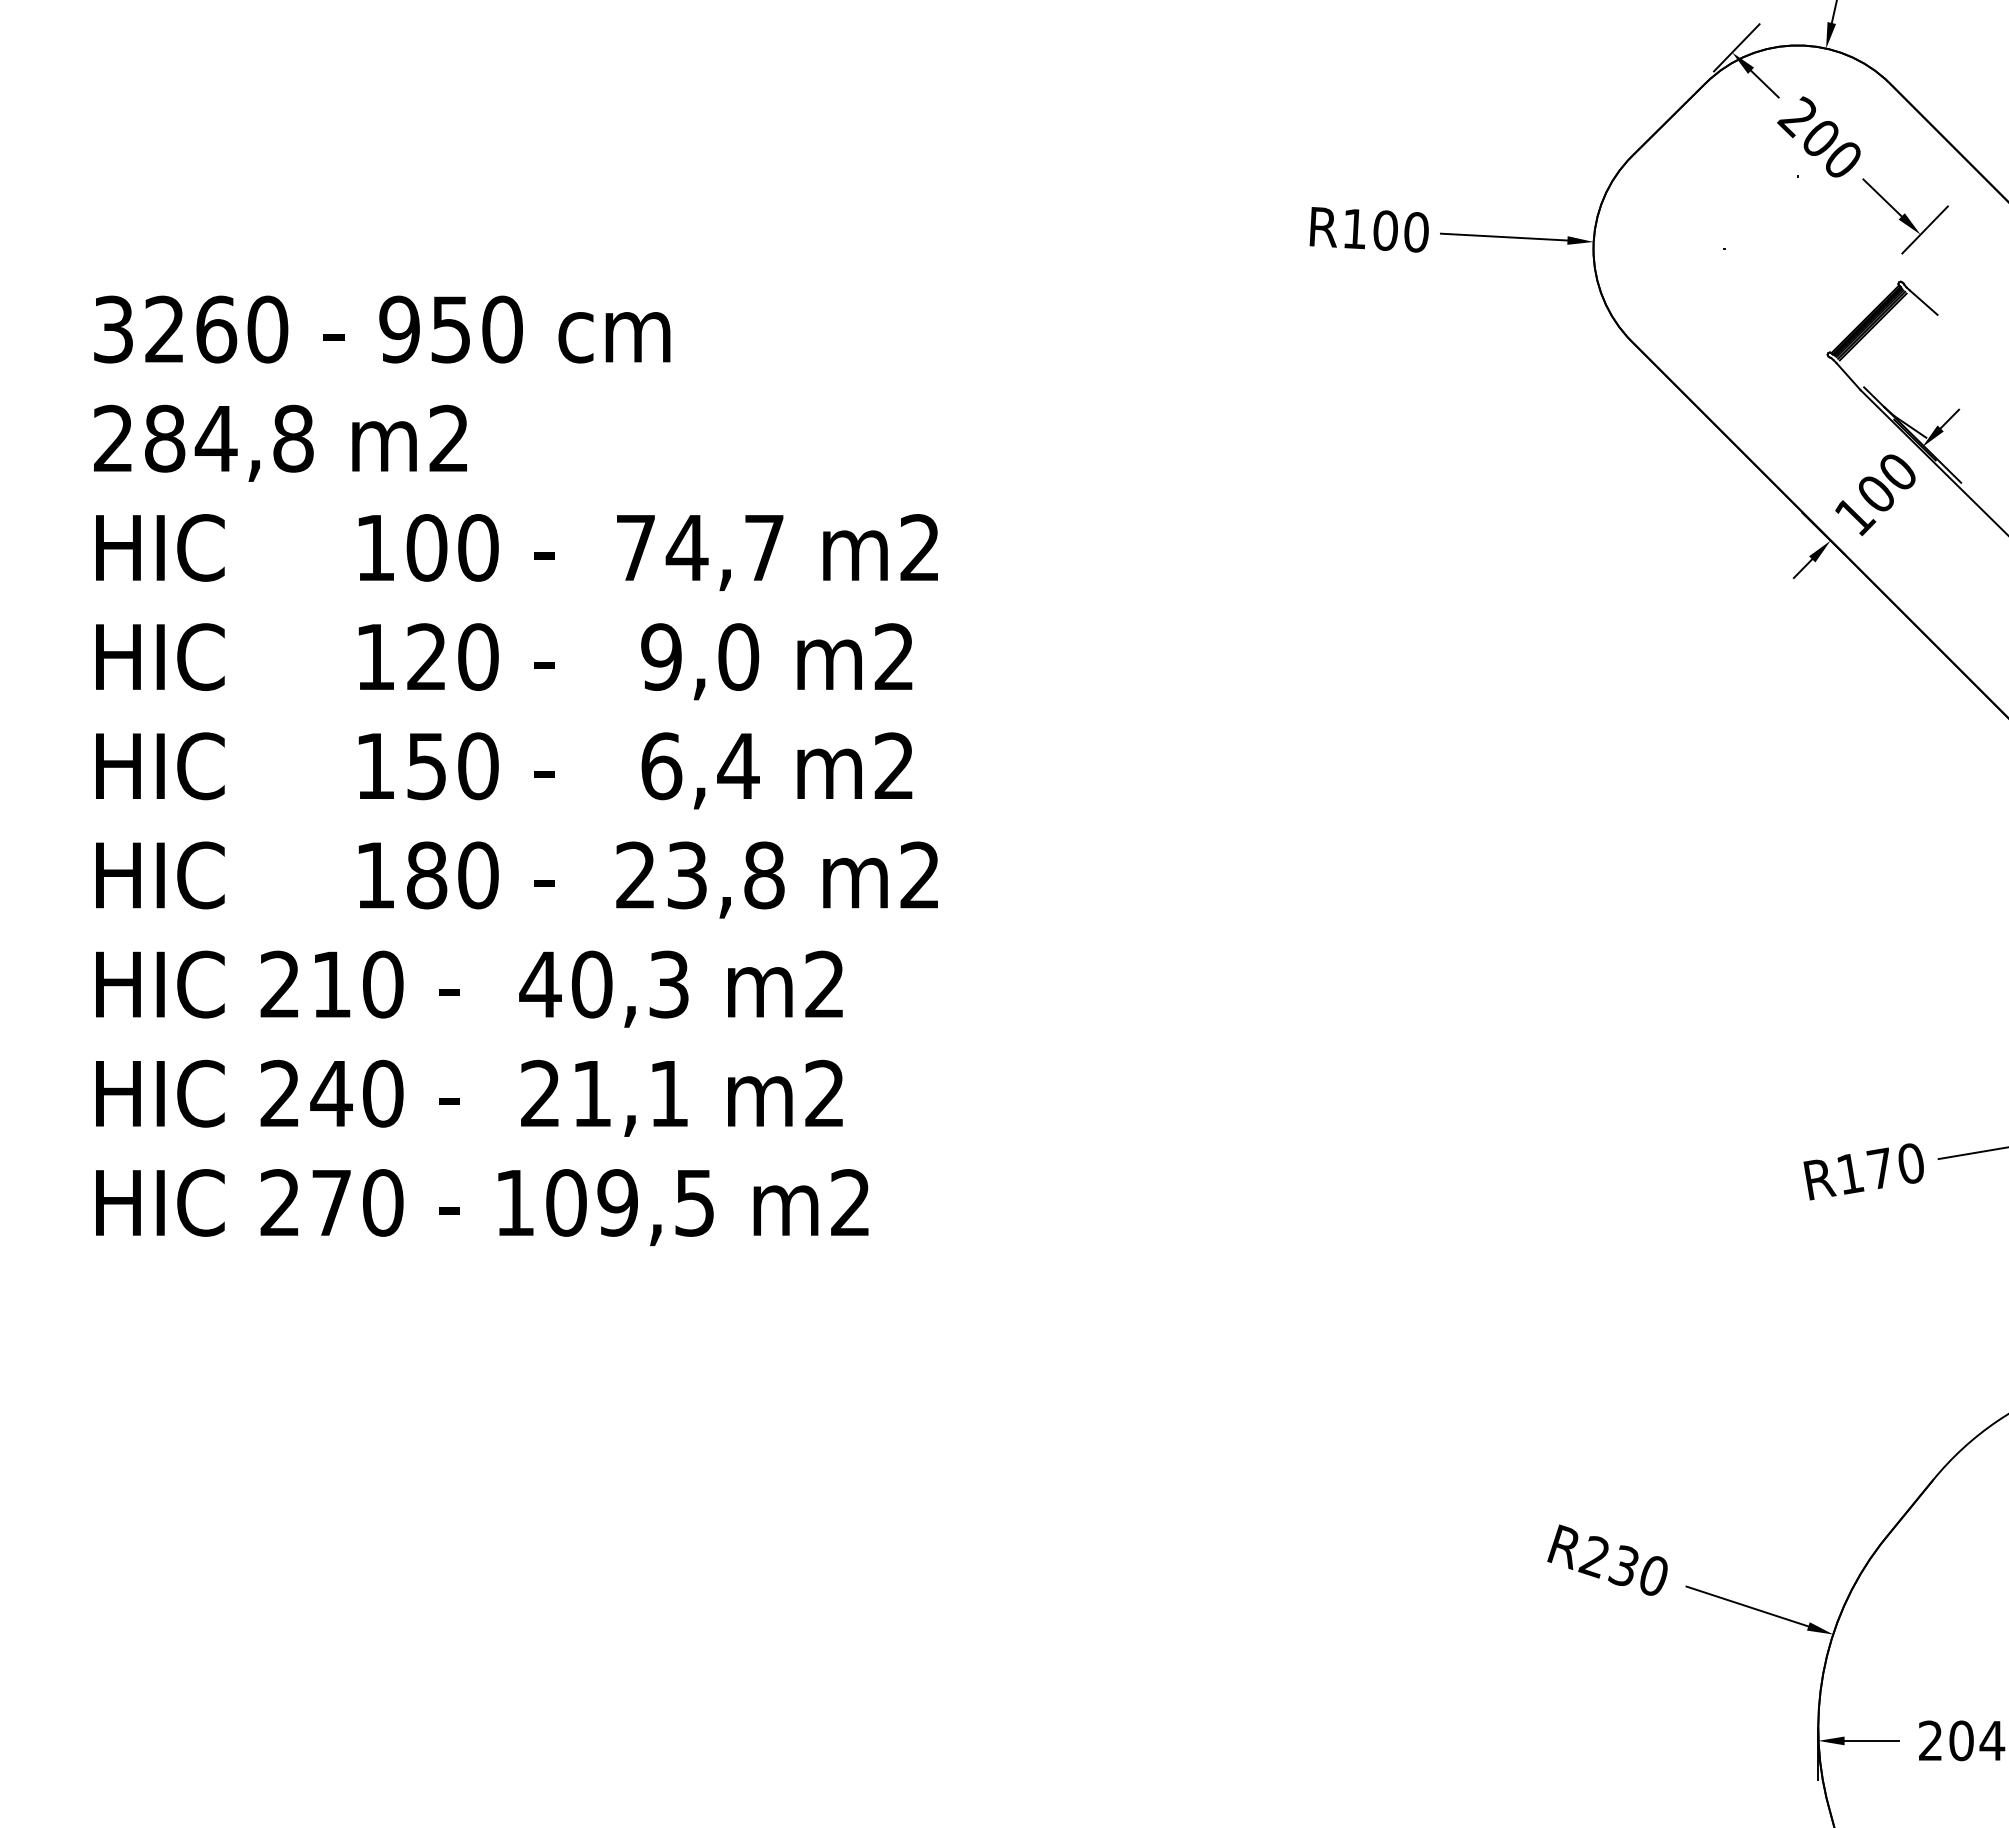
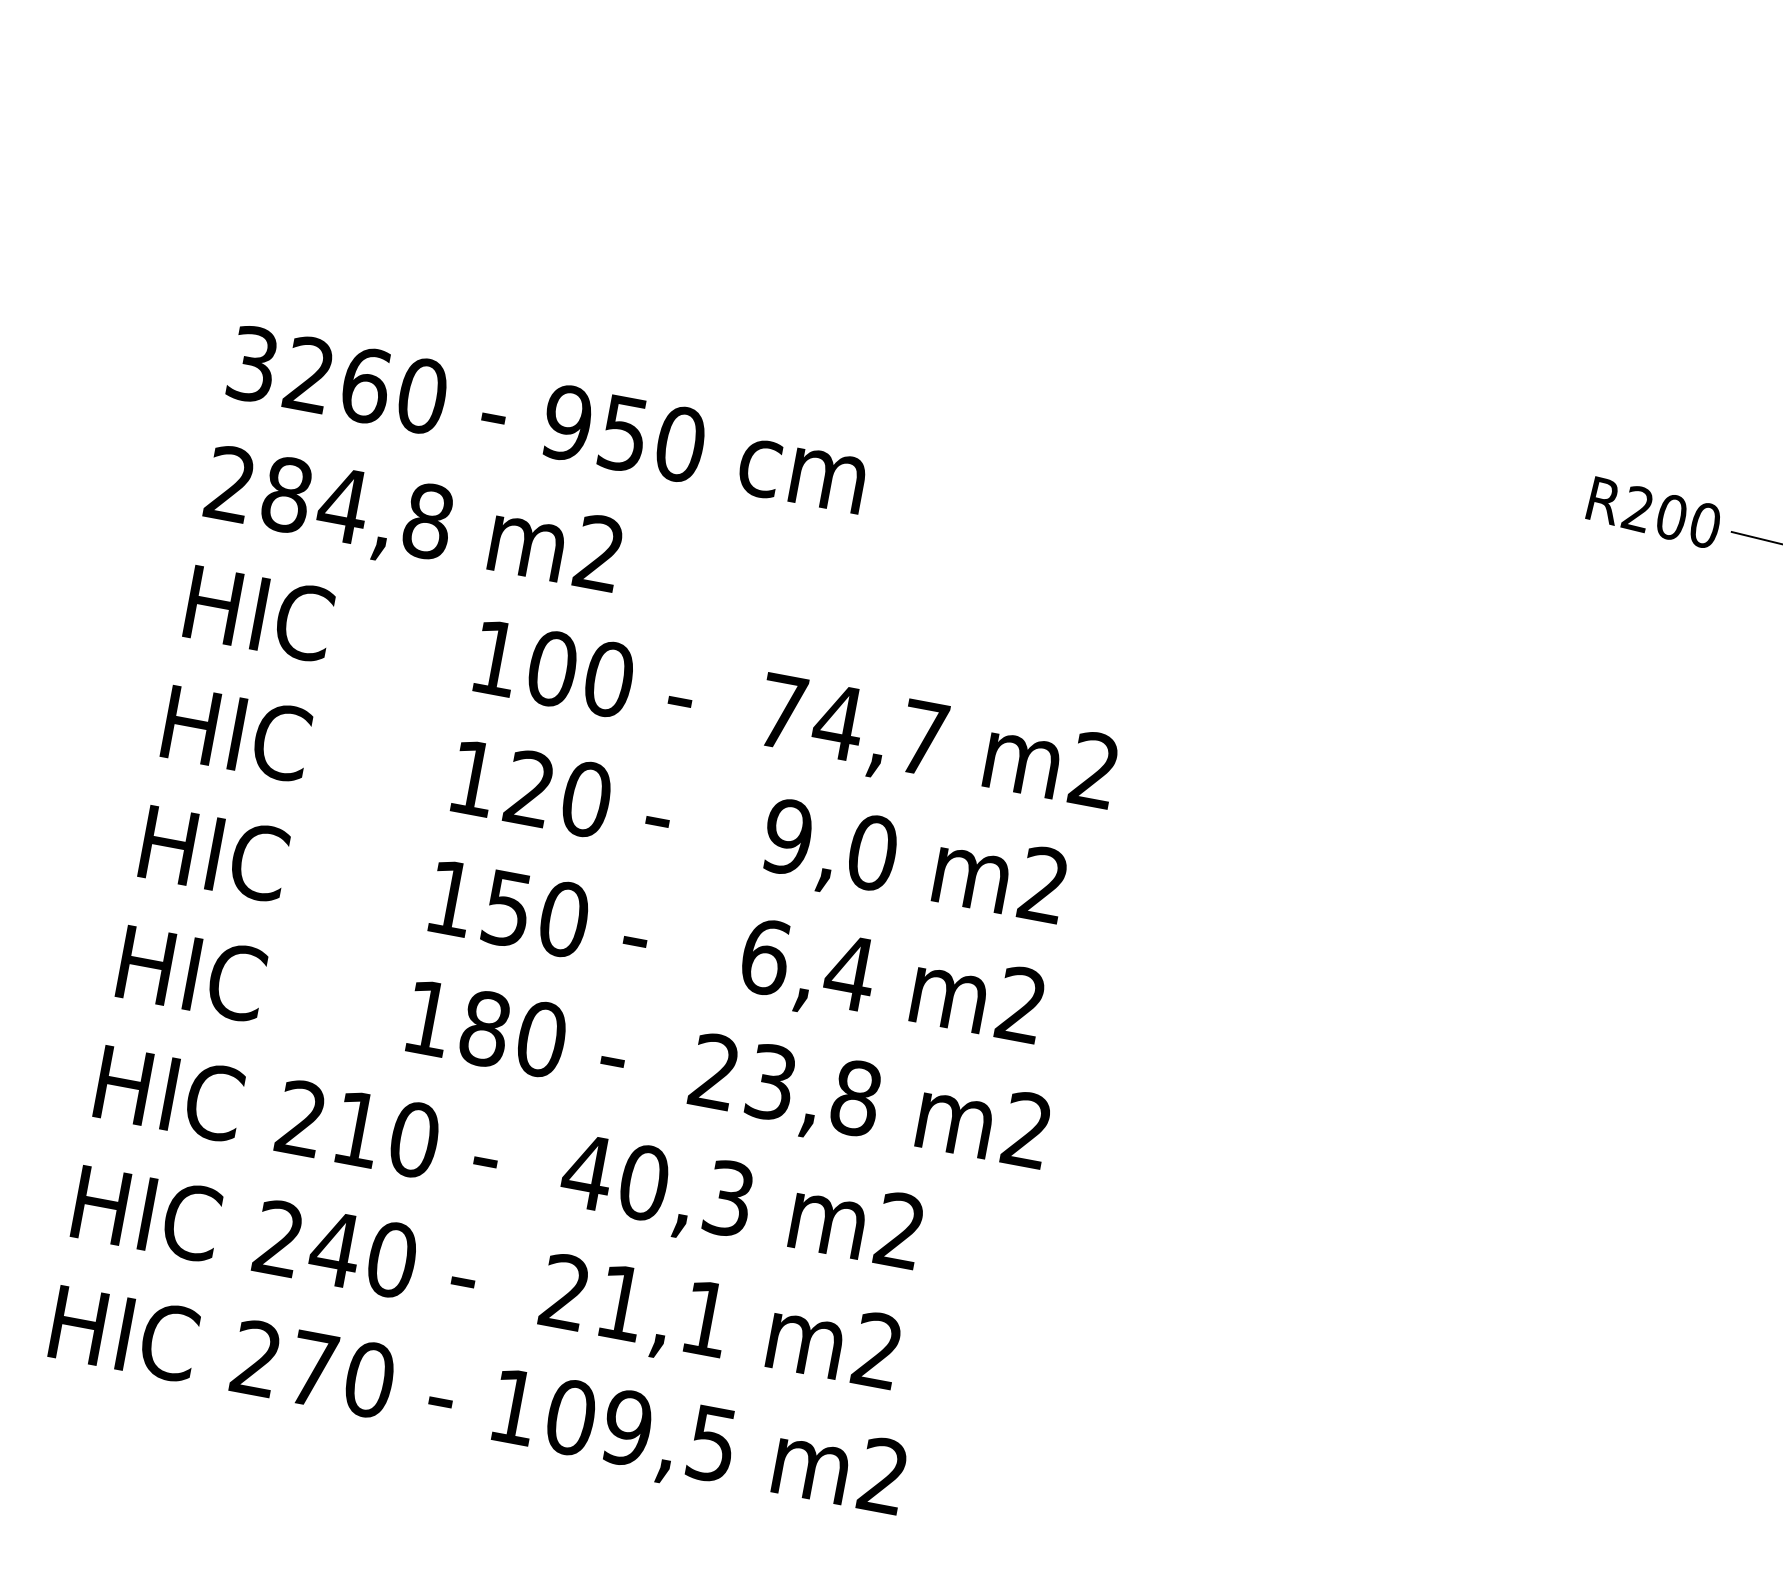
text: (1353, 228) -> (1636, 508), R100 -> R200

